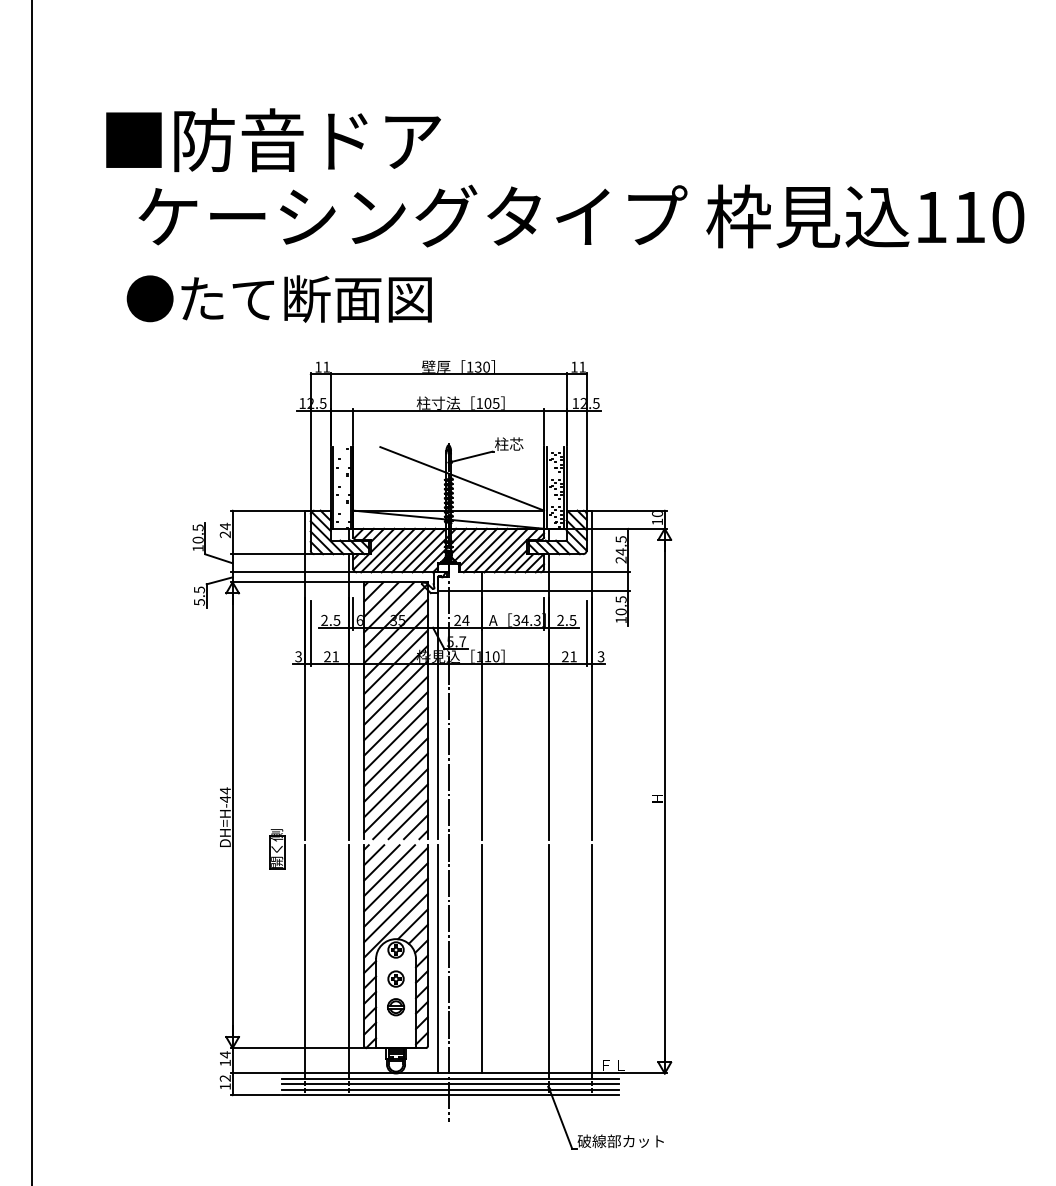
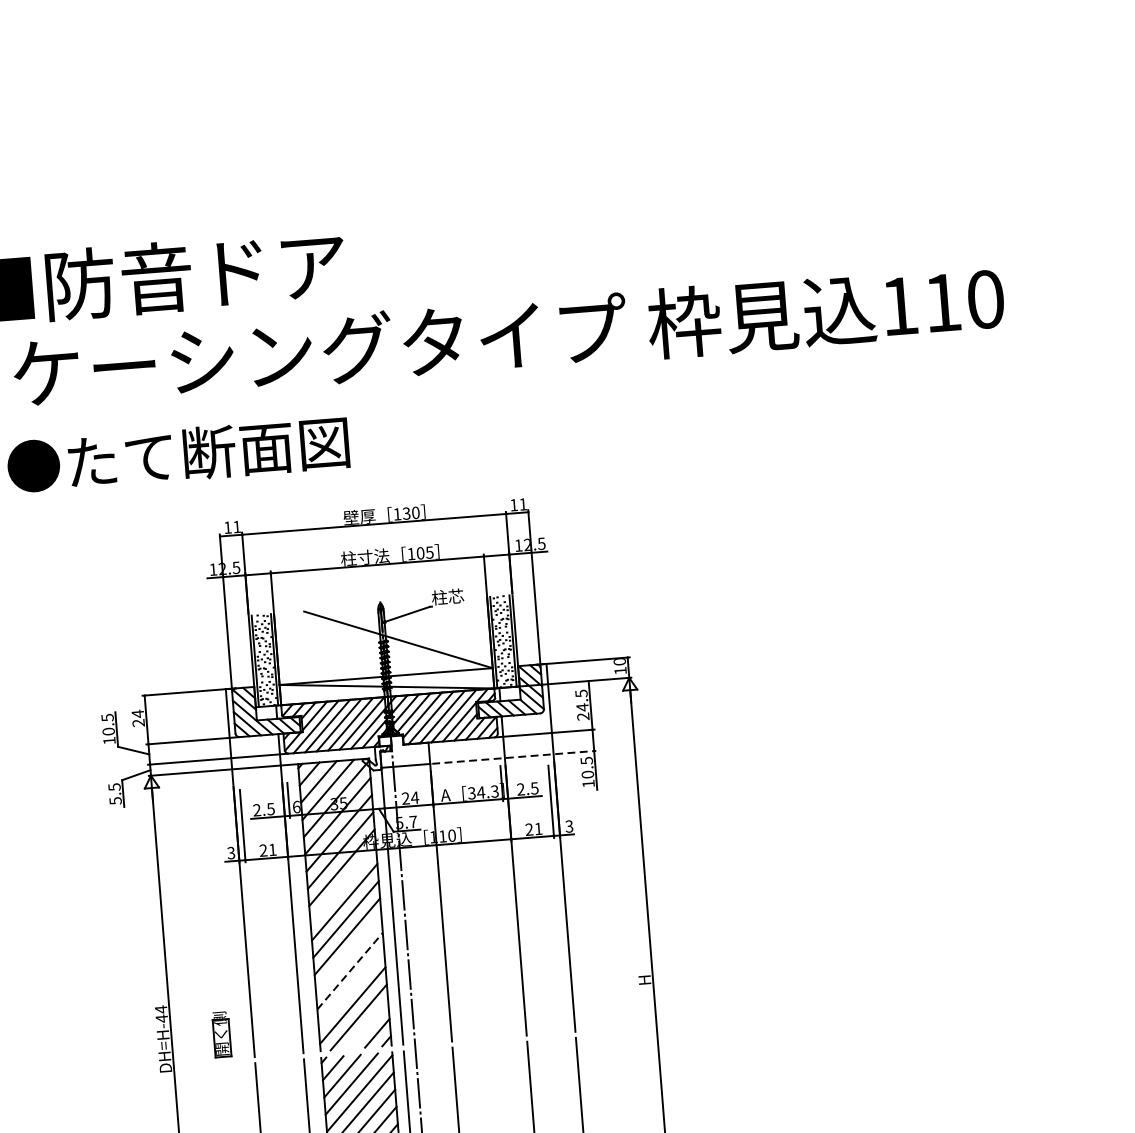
line: (557, 591) -> (514, 757), solid -> dashed
line: (395, 692) -> (342, 884), removed
line: (395, 754) -> (348, 953), removed
line: (396, 770) -> (350, 971), solid -> dashed
line: (395, 785) -> (350, 988), removed
line: (407, 819) -> (367, 1025), removed
part: (277, 849) -> (221, 1034), moved

